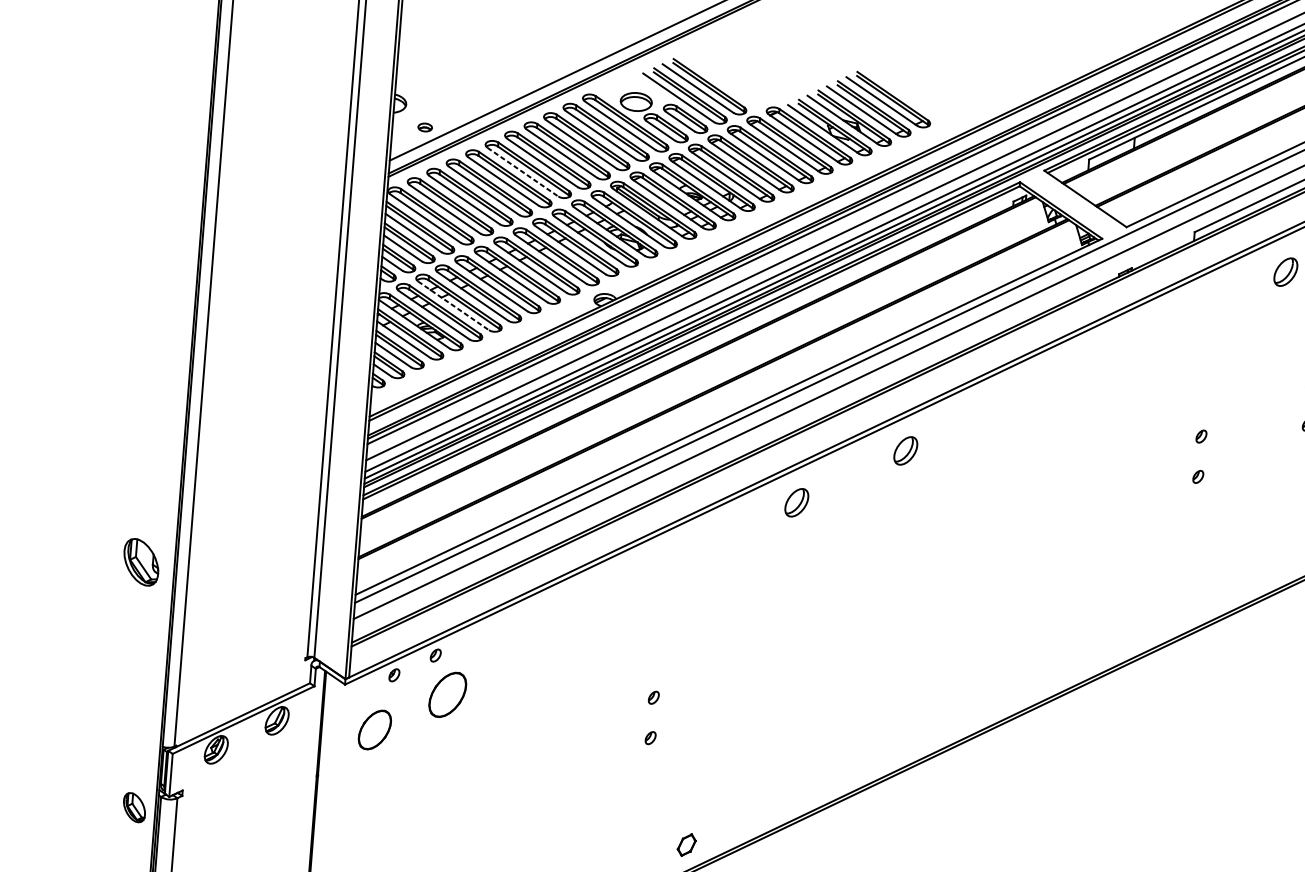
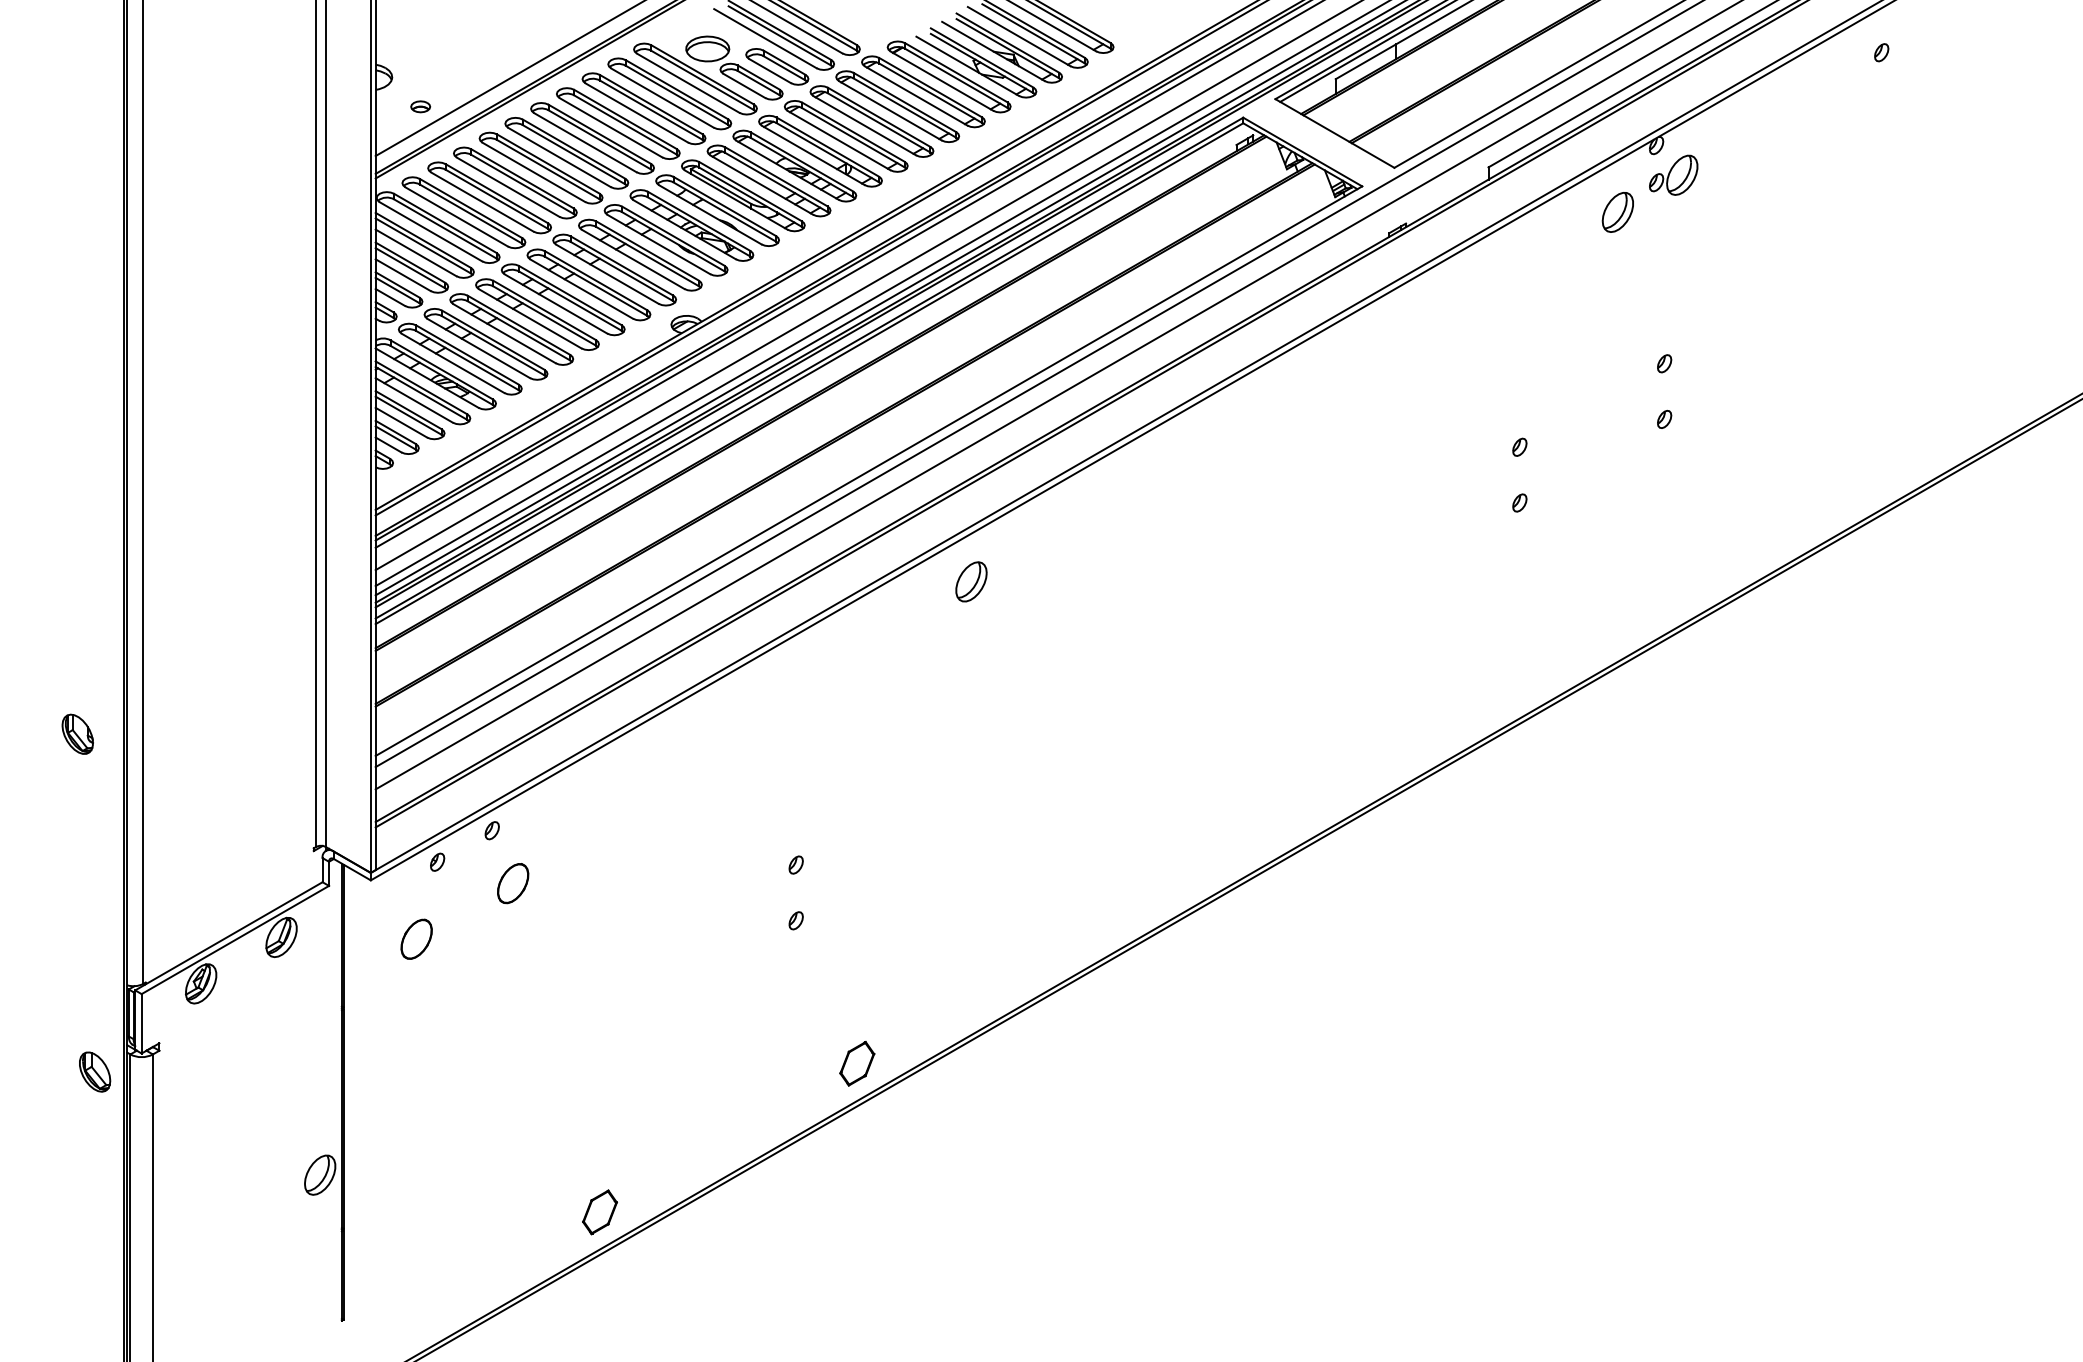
line: (523, 172) -> (560, 157), dashed -> solid
line: (454, 305) -> (479, 348), dashed -> solid
part: (905, 450) -> (1115, 498), removed
part: (141, 561) -> (77, 733), size x0.62
part: (448, 695) -> (513, 883), size x0.62
part: (374, 729) -> (416, 938), size x0.71
part: (686, 844) -> (857, 1063), size x1.43

